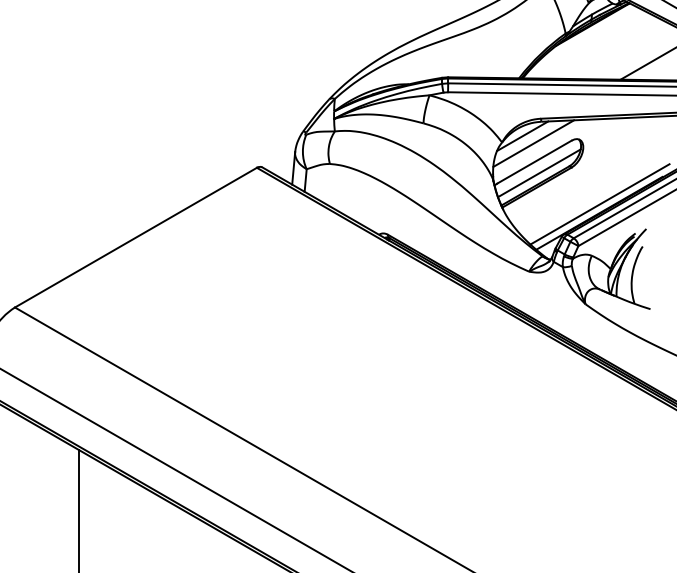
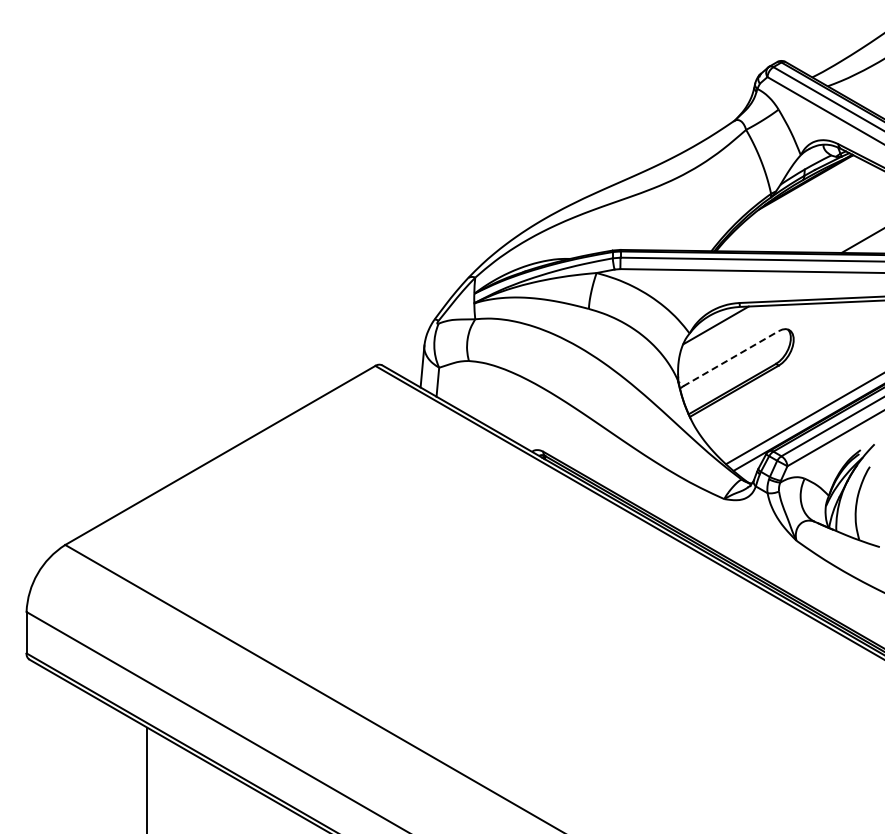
line: (533, 143) -> (729, 334), removed
line: (534, 162) -> (731, 358), solid -> dashed
line: (539, 172) -> (737, 372), removed

